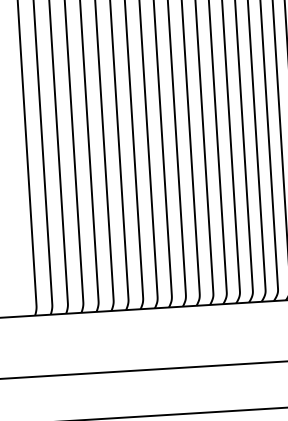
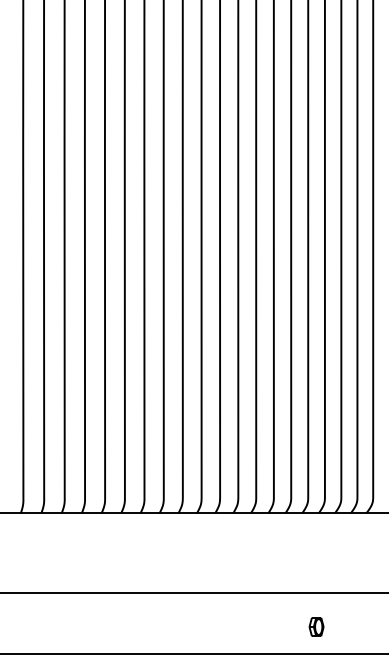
part: (265, 387) -> (316, 626), added

